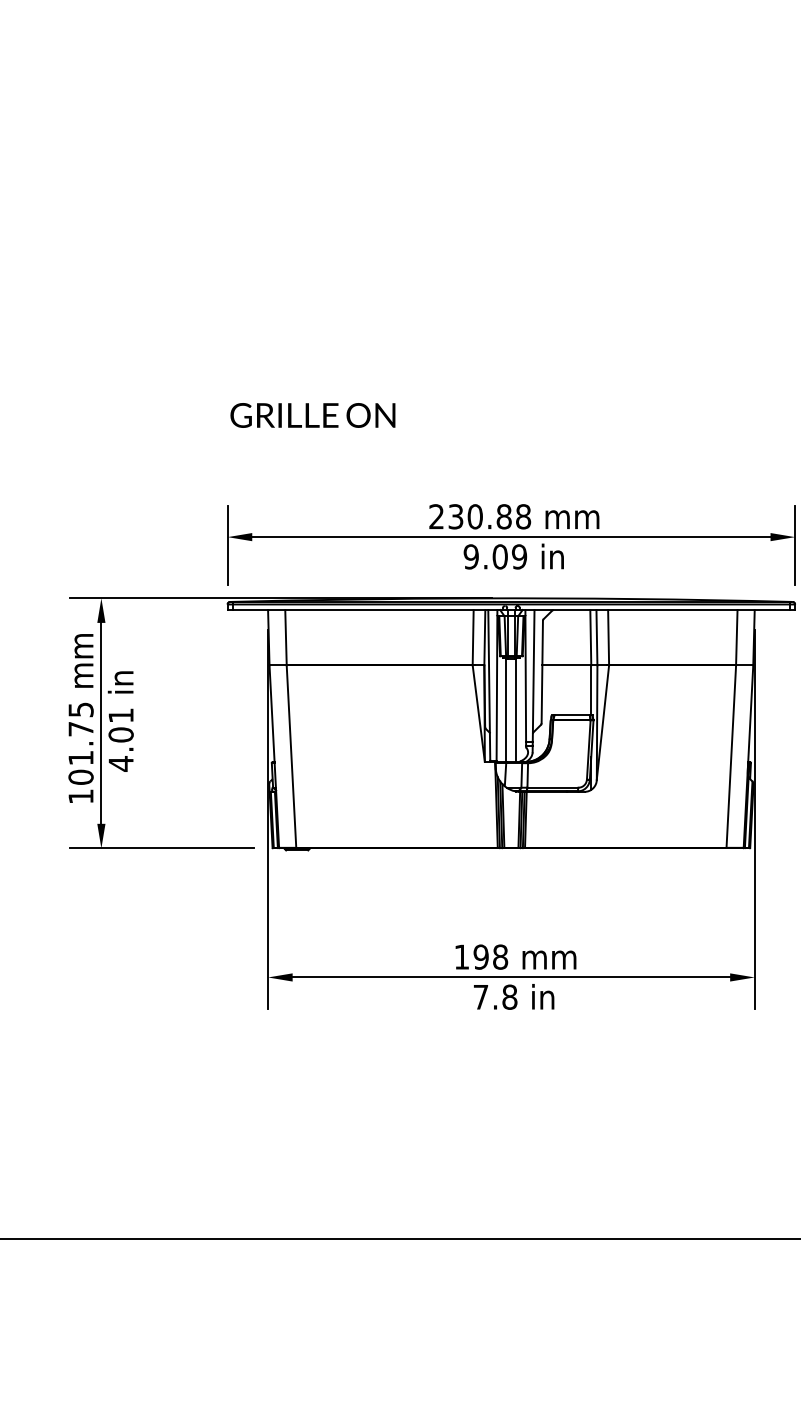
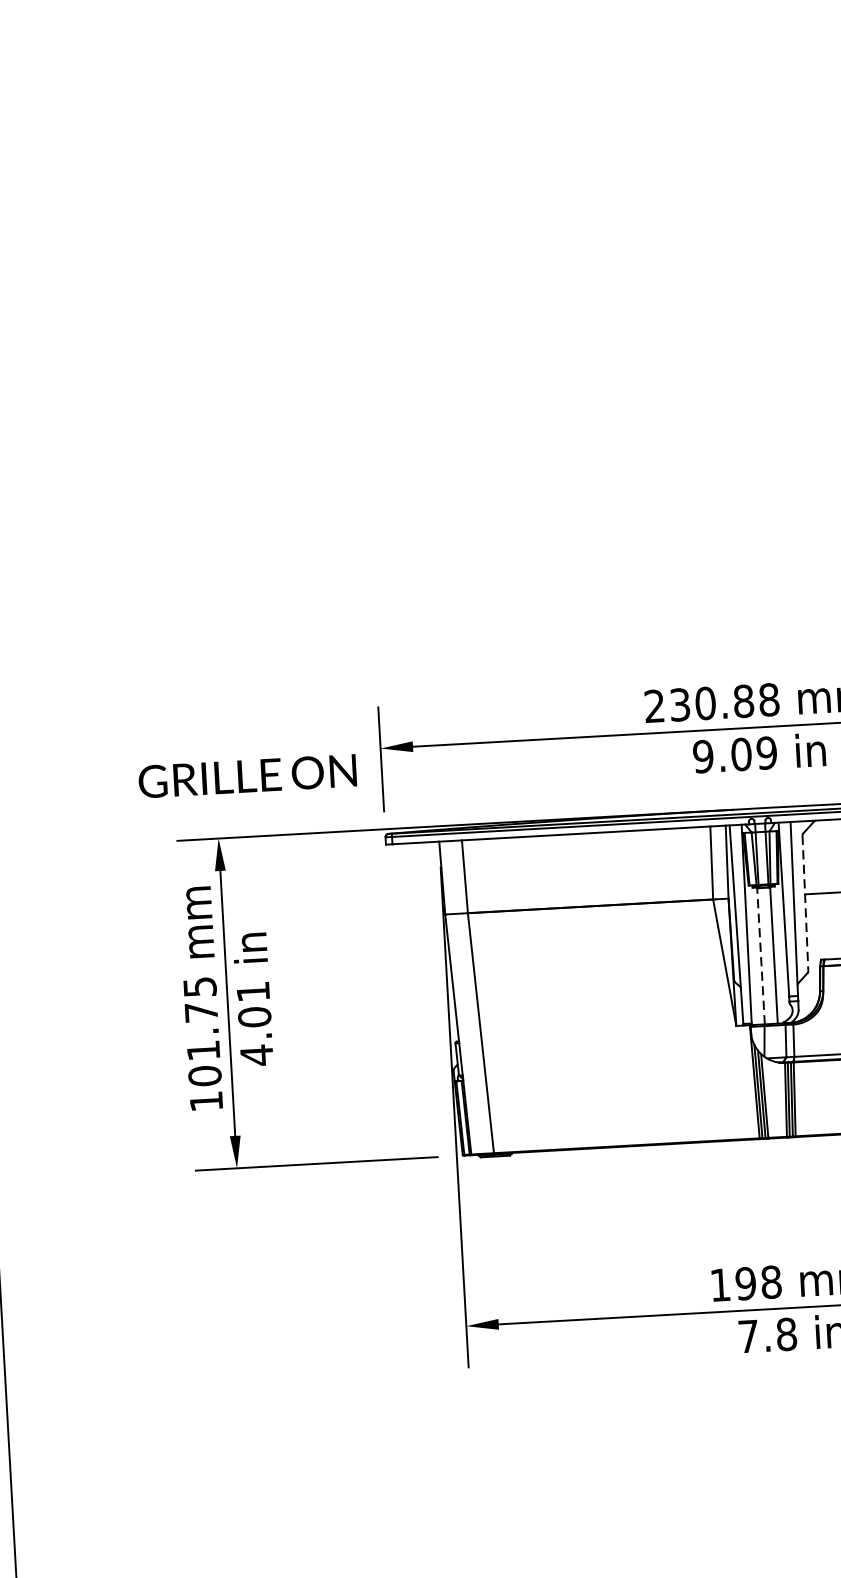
text: (312, 415) -> (247, 776), moved
line: (542, 672) -> (805, 903), solid -> dashed
line: (506, 710) -> (761, 956), solid -> dashed

